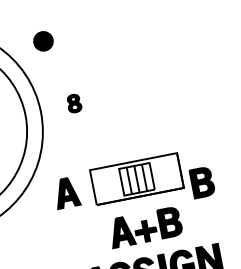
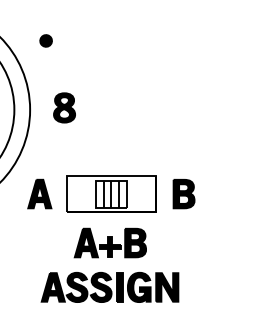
part: (42, 41) -> (45, 40), size x0.62
part: (74, 103) -> (64, 107), size x1.67
part: (202, 183) -> (183, 194), moved

